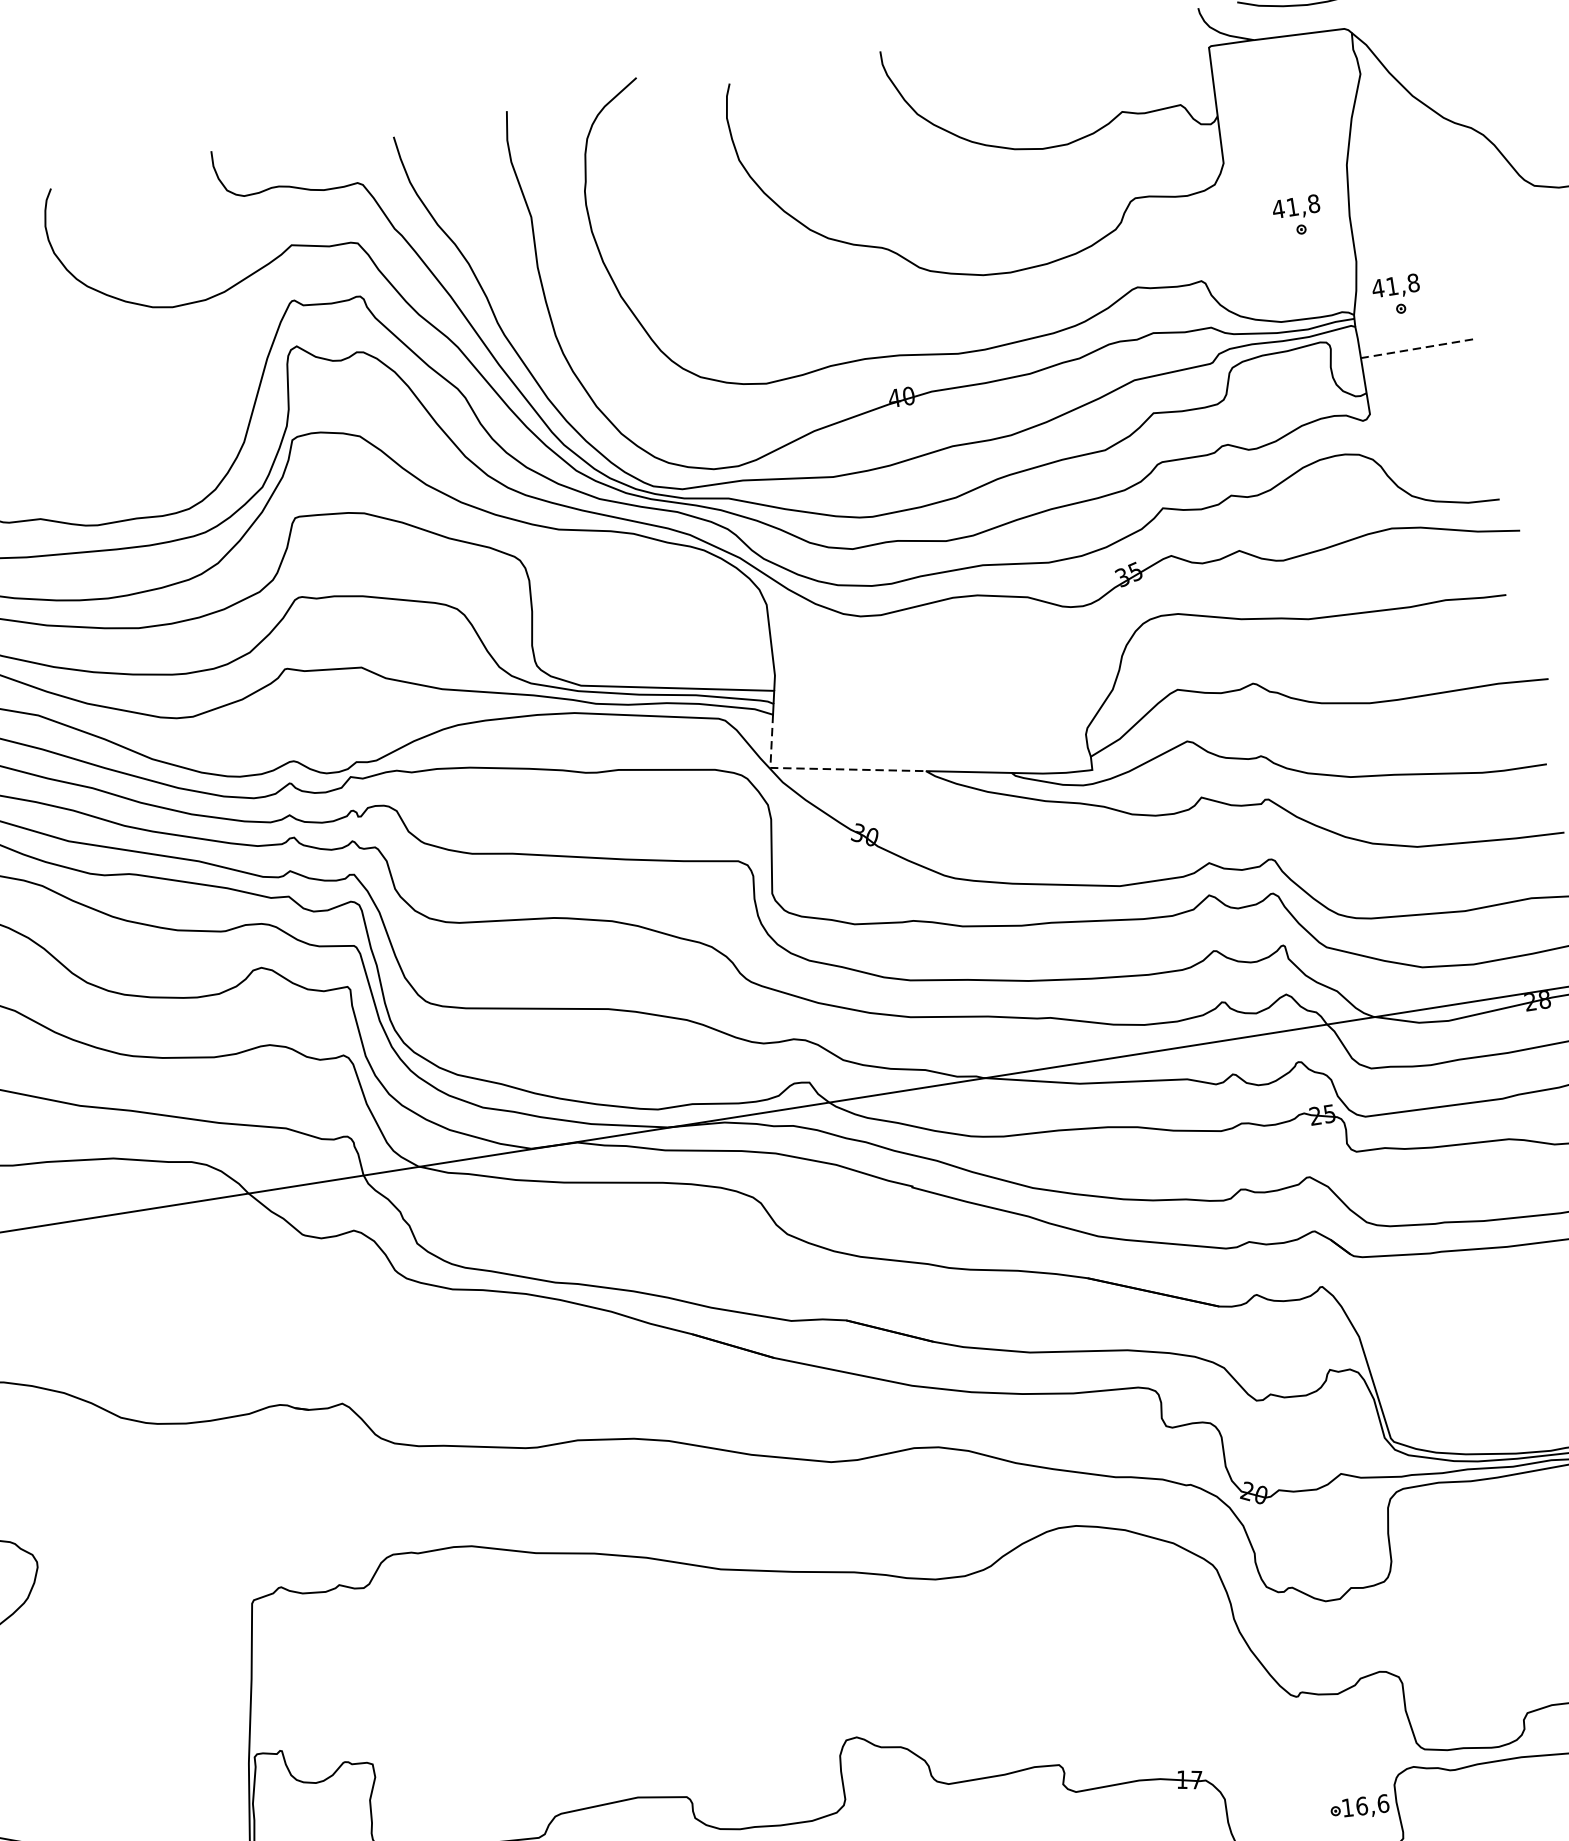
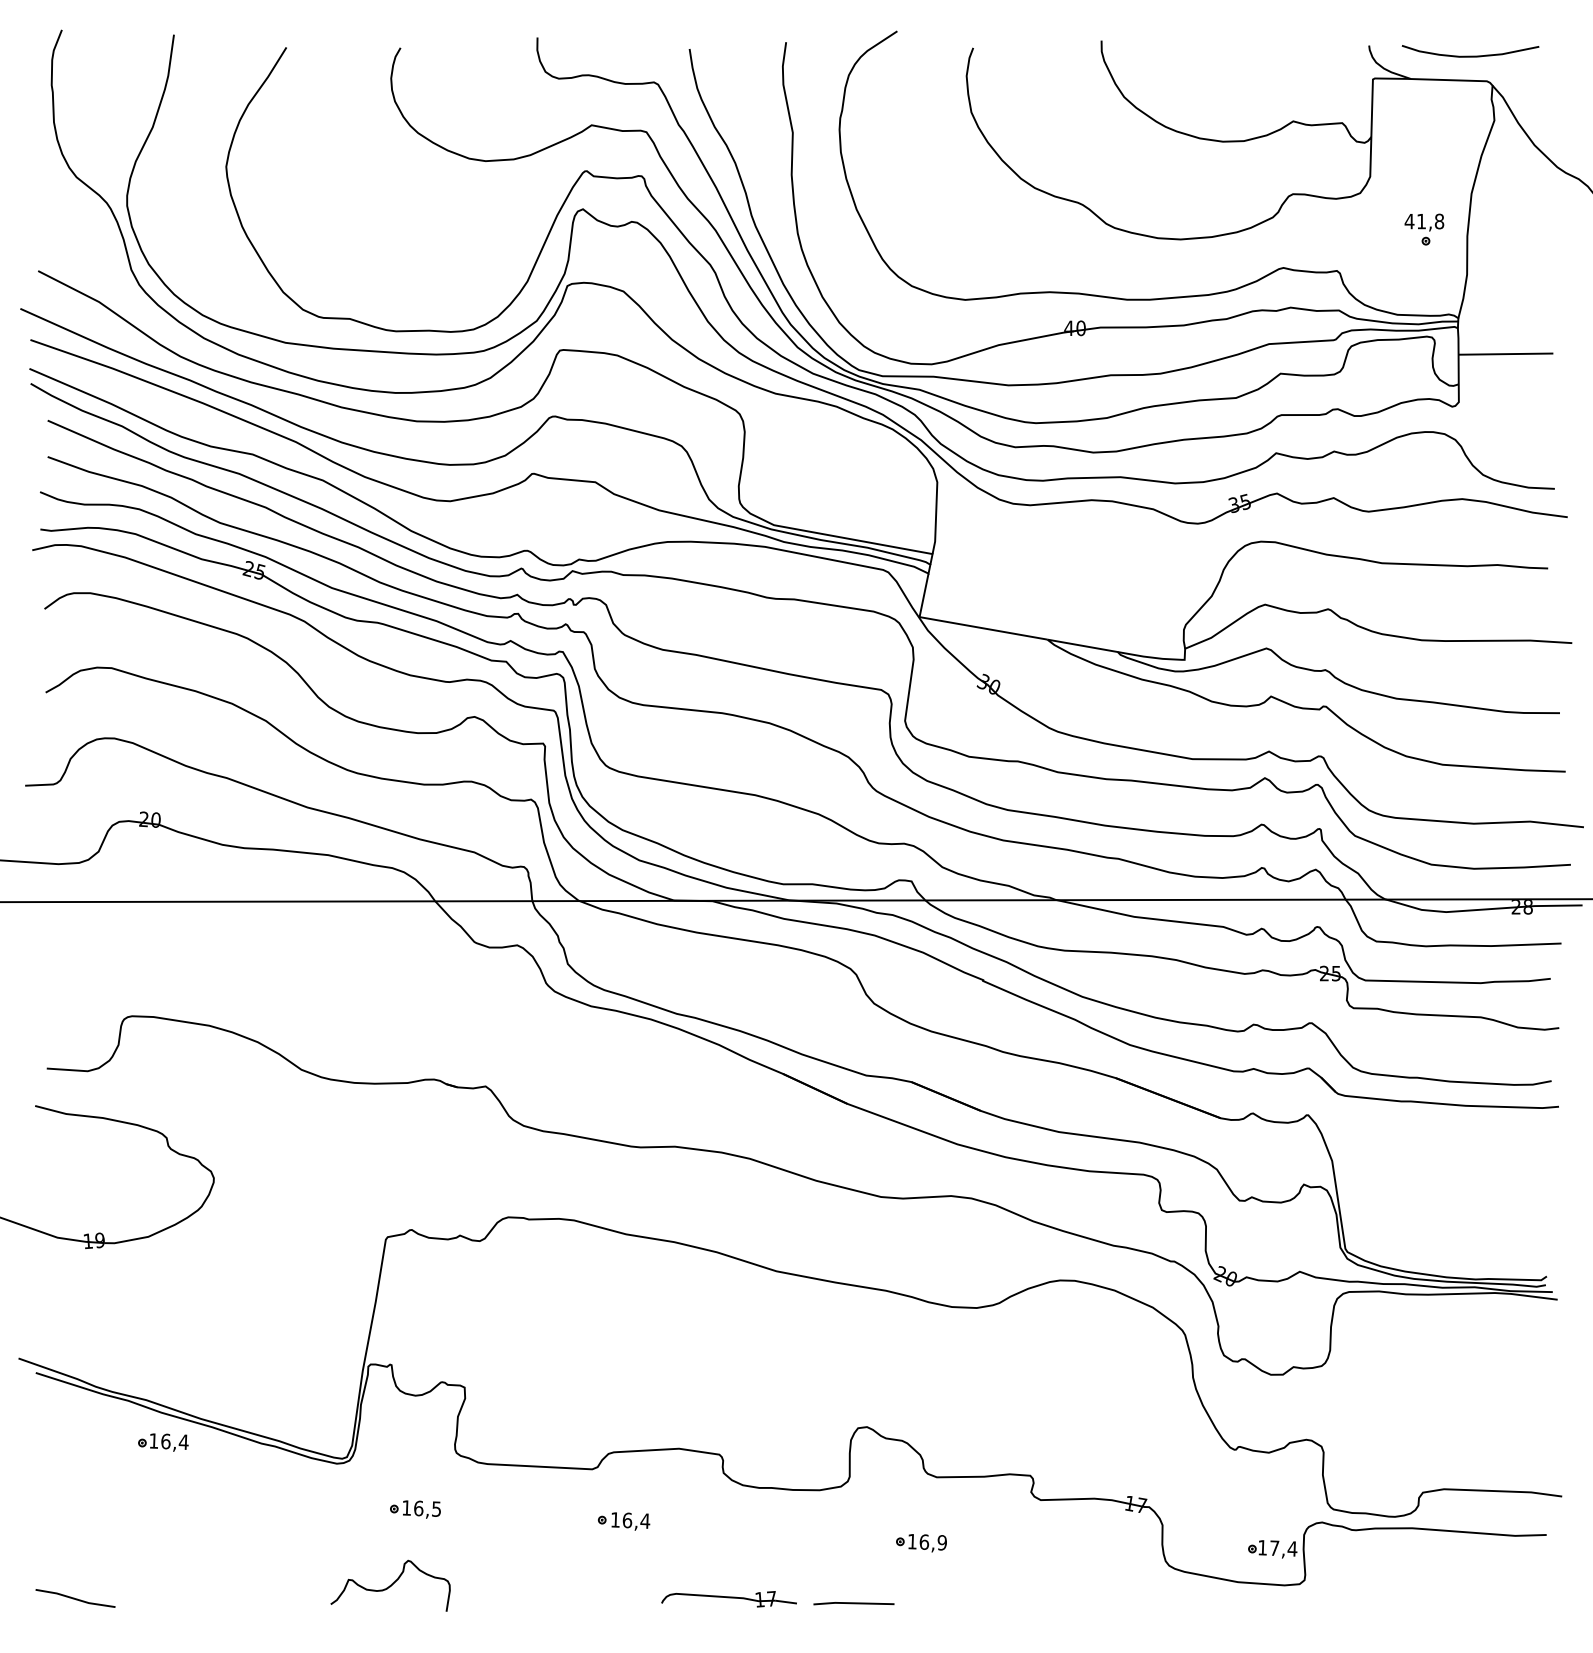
part: (1397, 295) -> (1496, 307), removed
line: (1415, 349) -> (1504, 354), dashed -> solid
line: (820, 769) -> (960, 624), dashed -> solid
text: (1372, 1804) -> (1283, 1548), 16,6 -> 17,4

